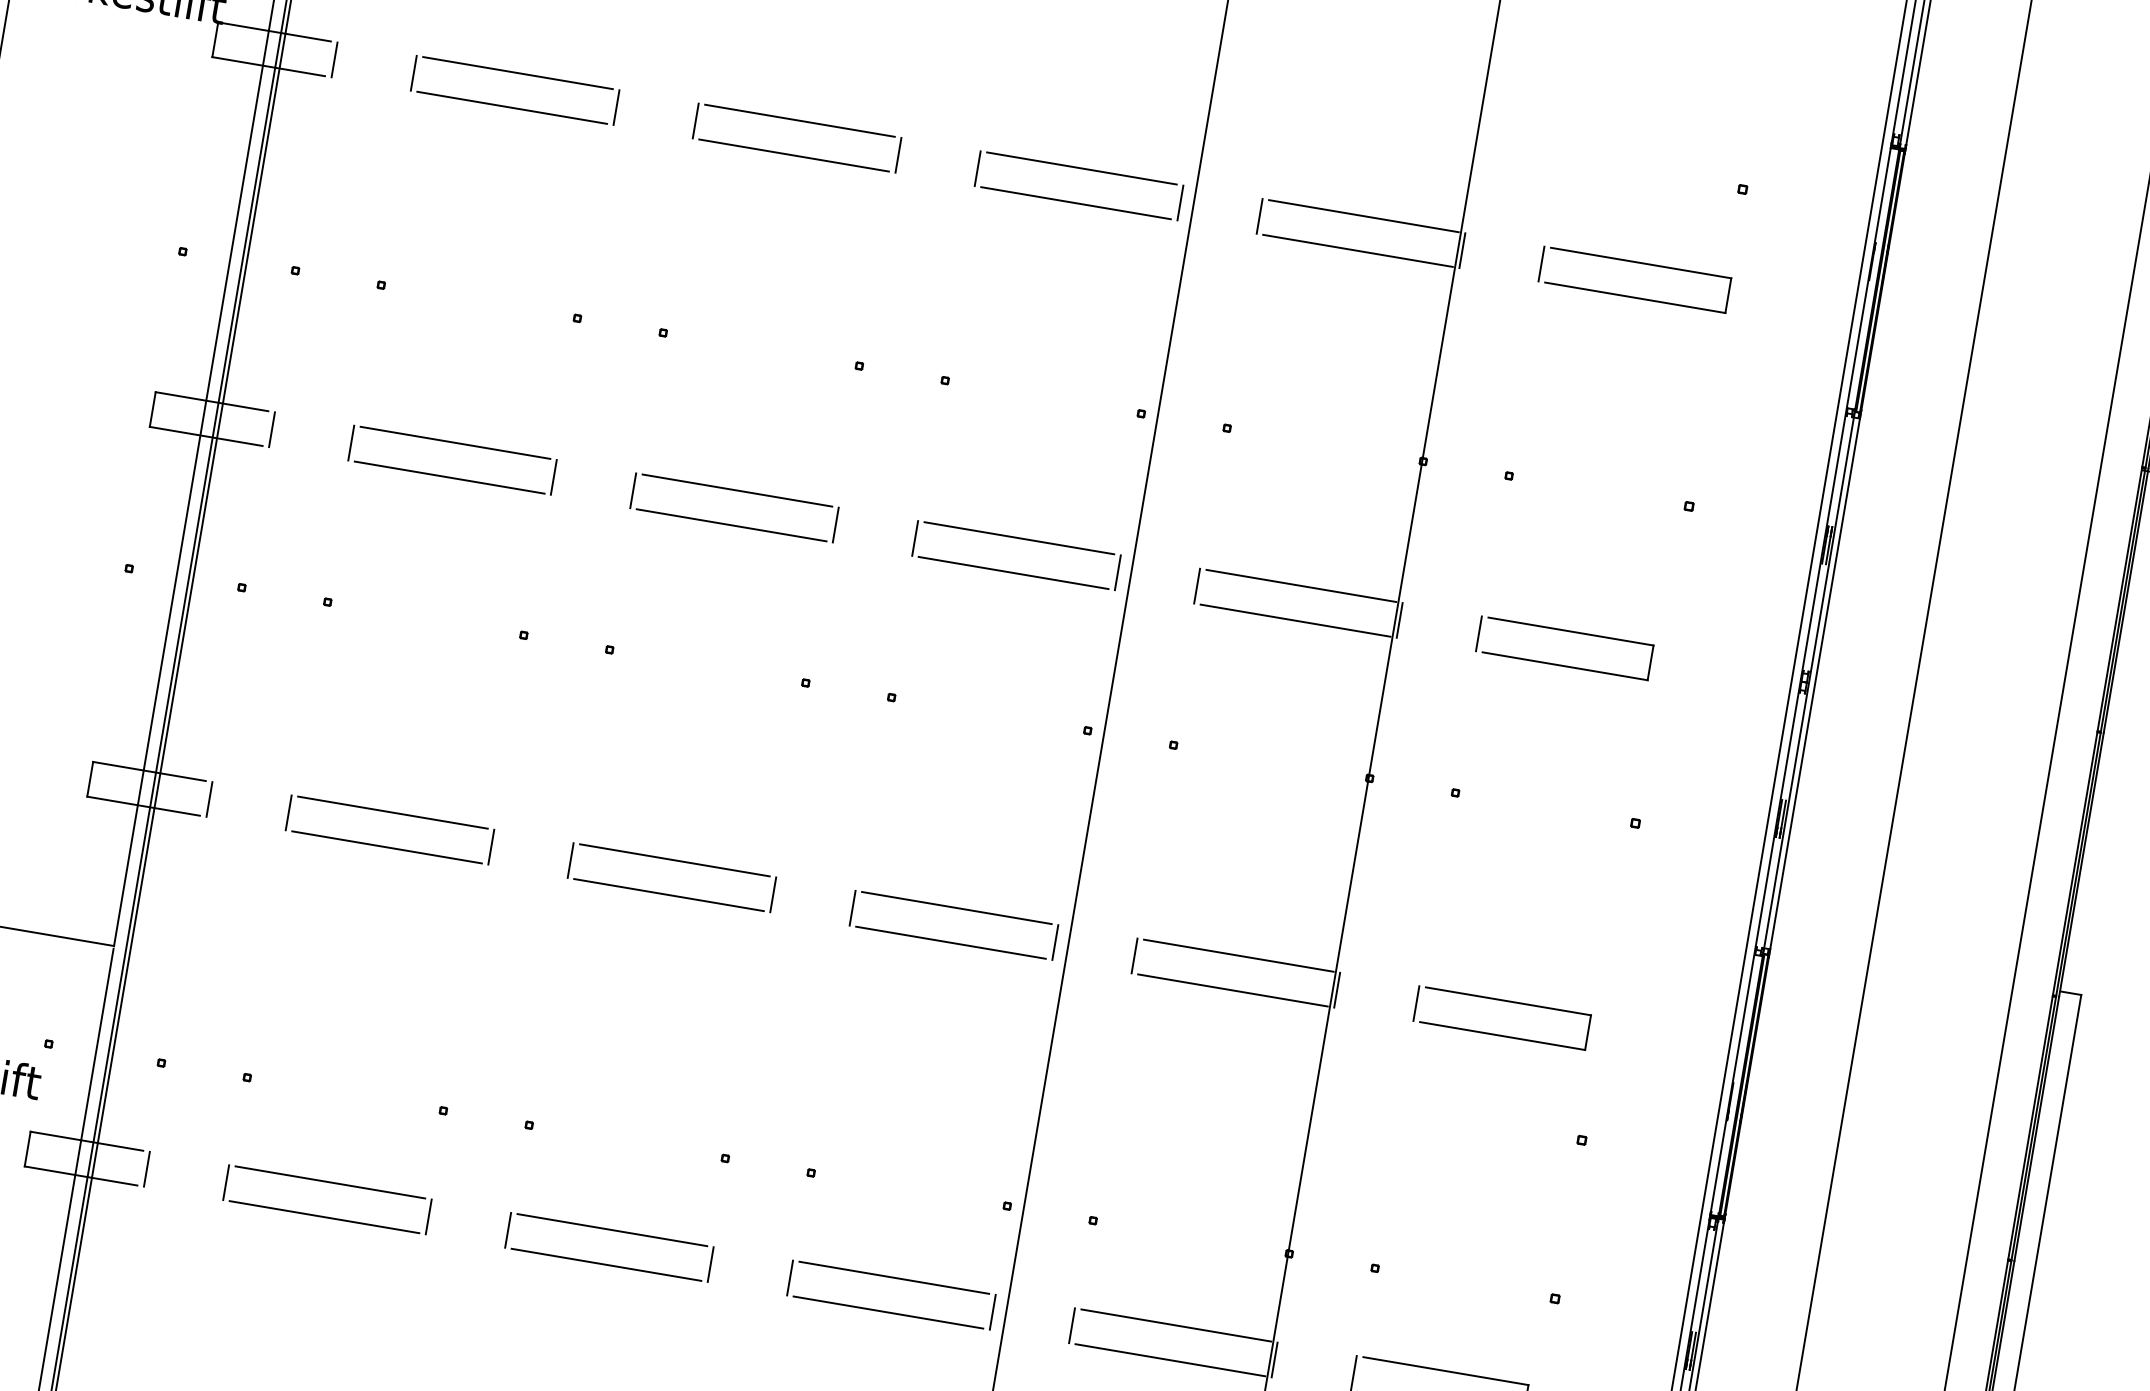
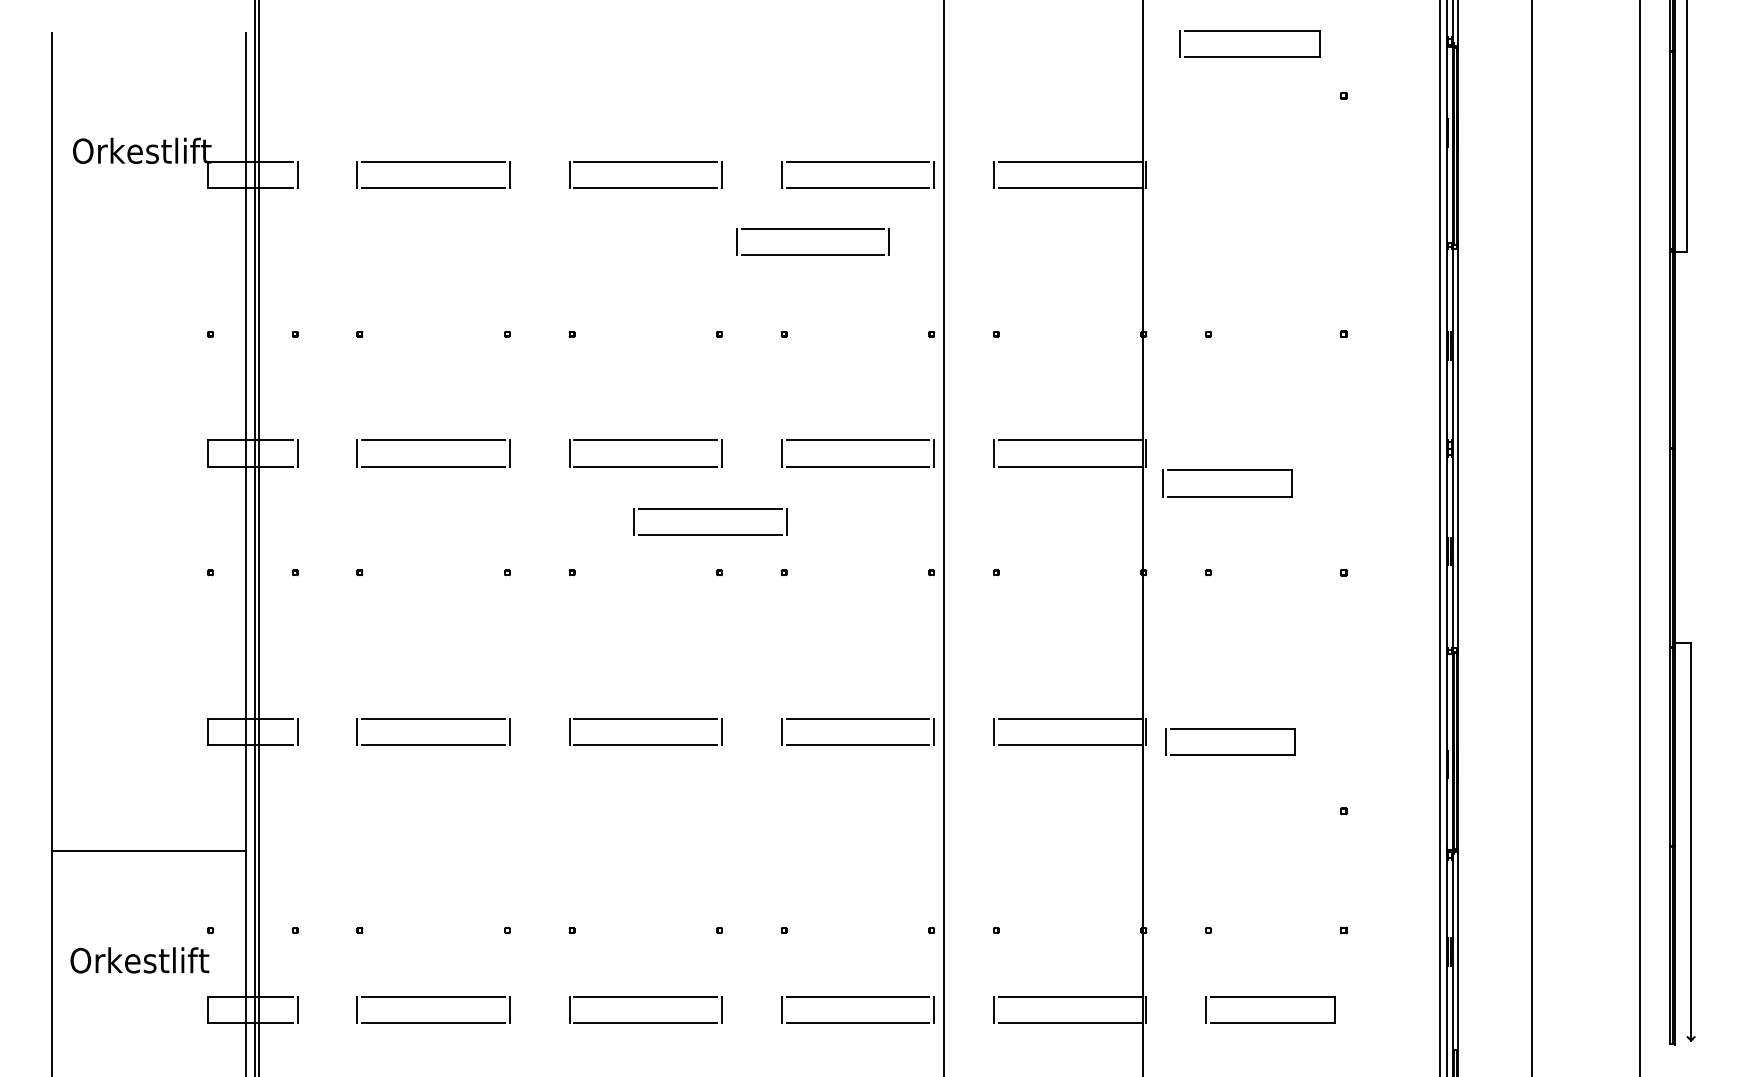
part: (1006, 247) -> (812, 229), added
part: (1636, 262) -> (1249, 31), moved
part: (807, 596) -> (710, 509), added
part: (1567, 631) -> (1227, 470), moved
part: (1505, 1001) -> (1230, 729), moved

